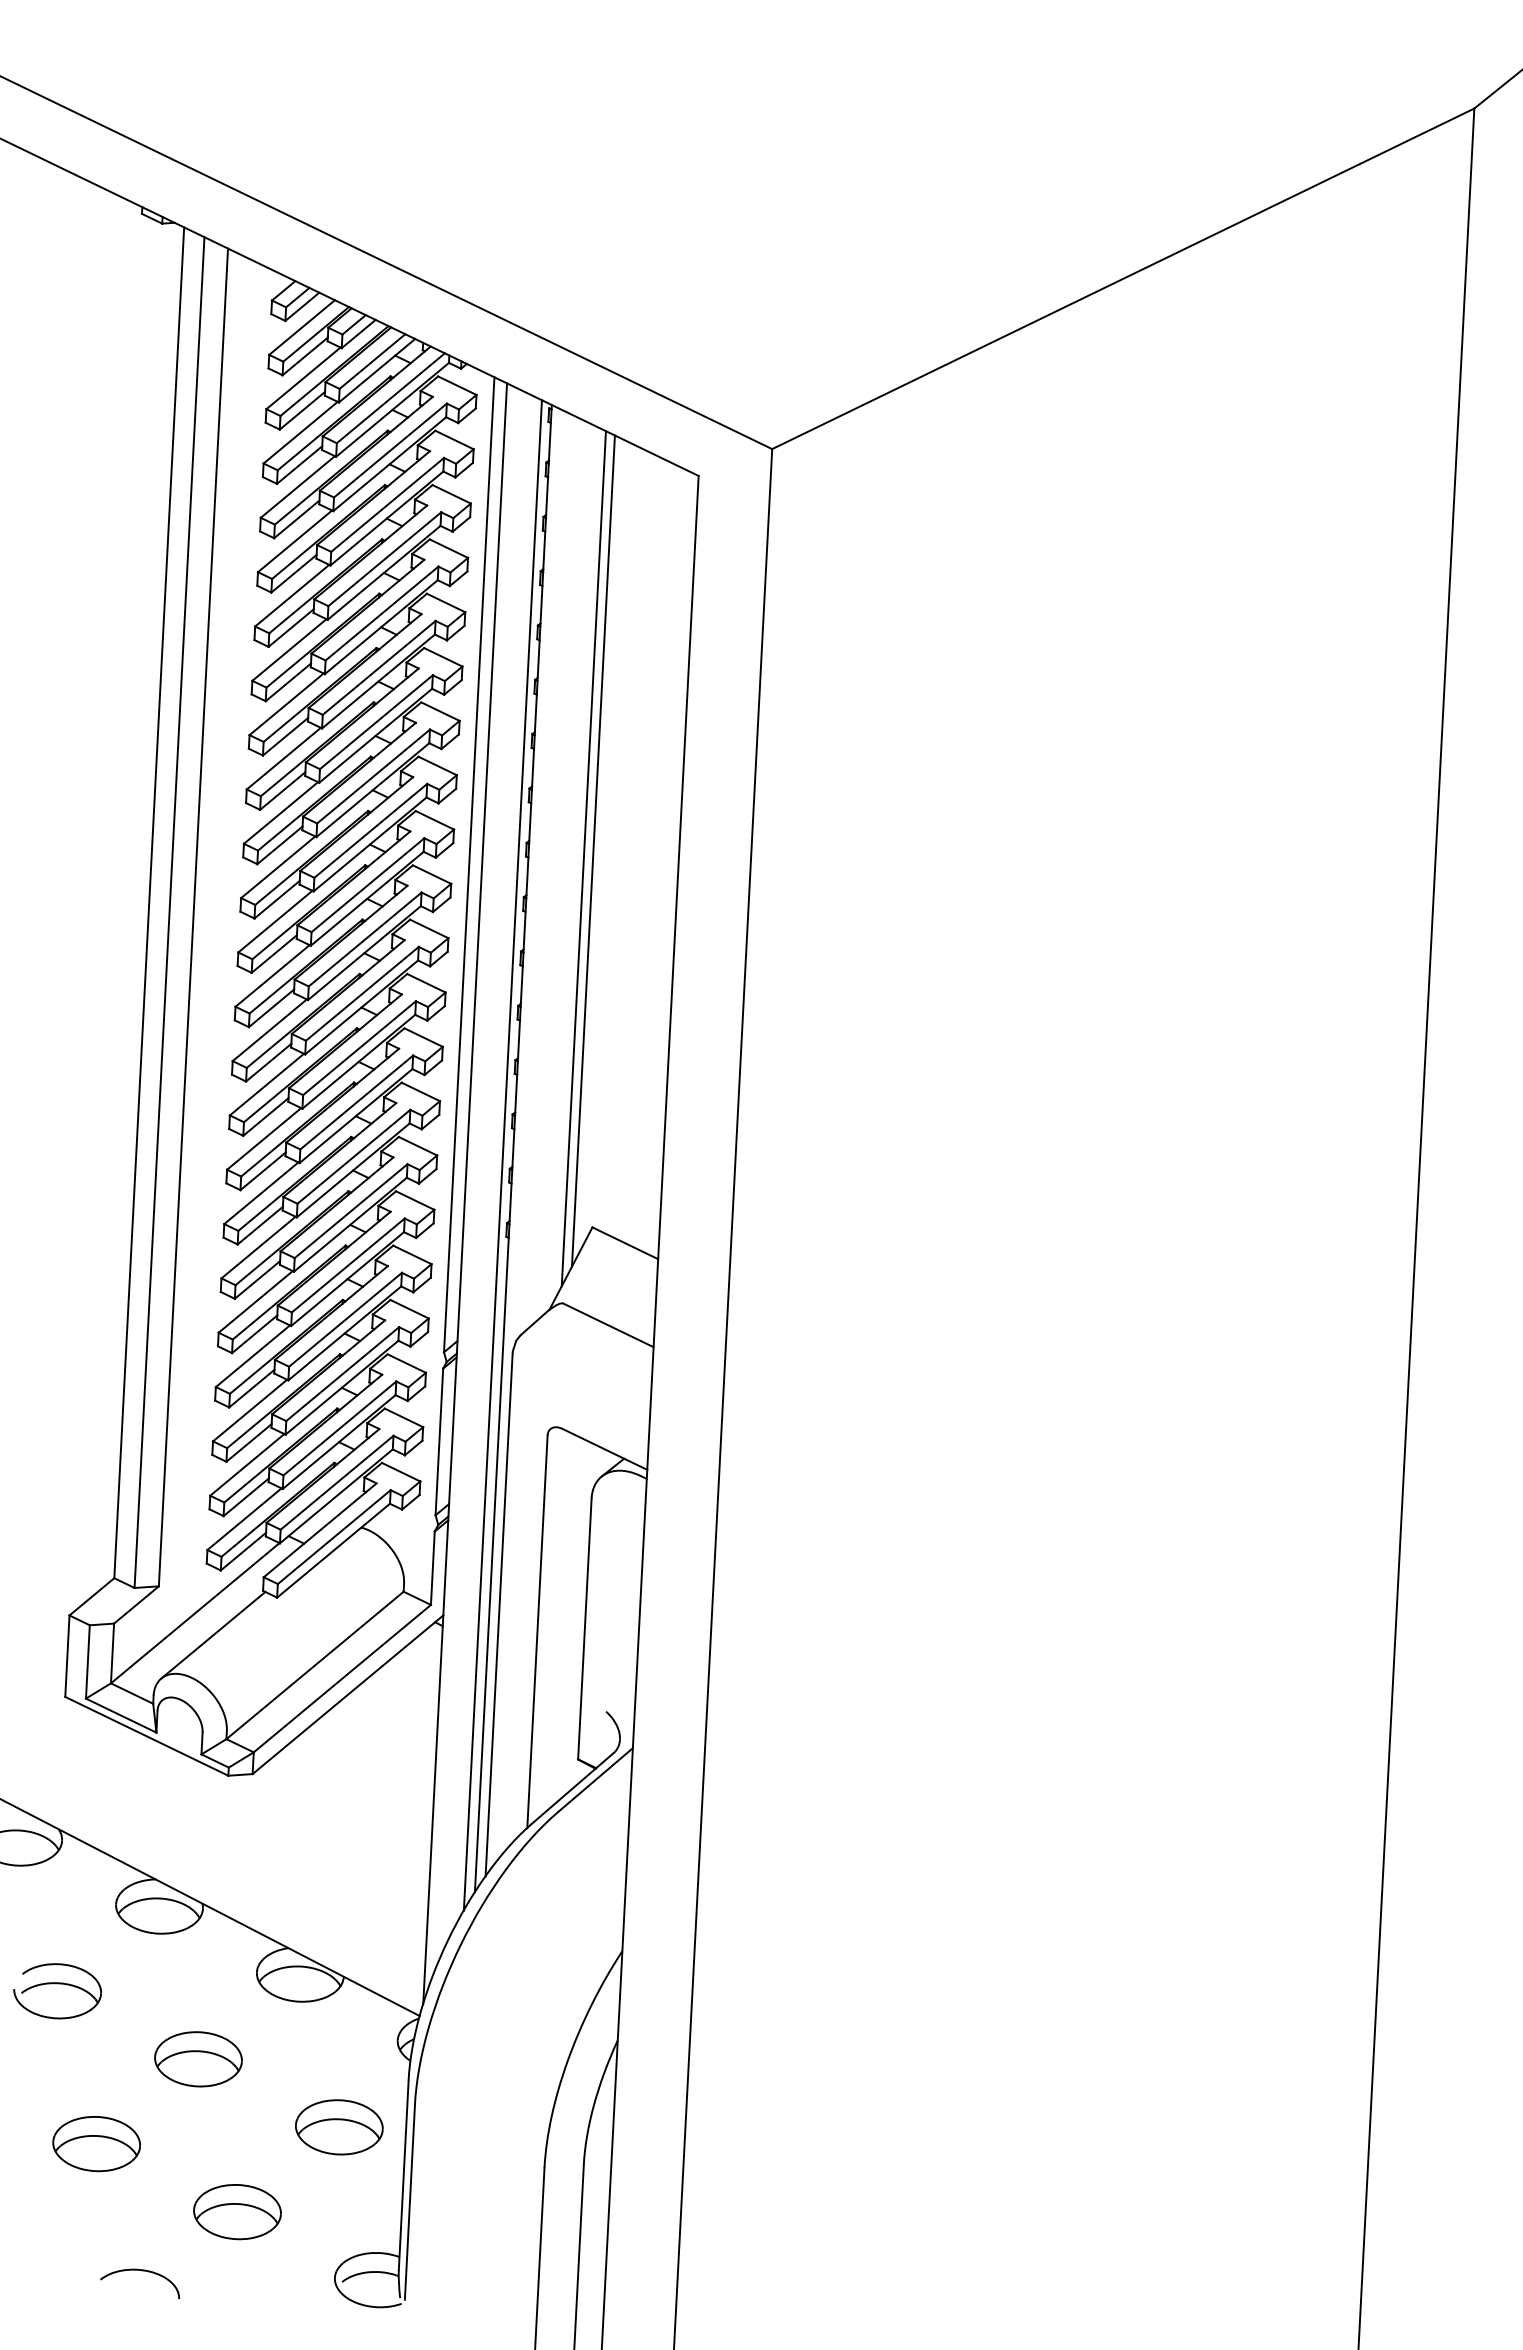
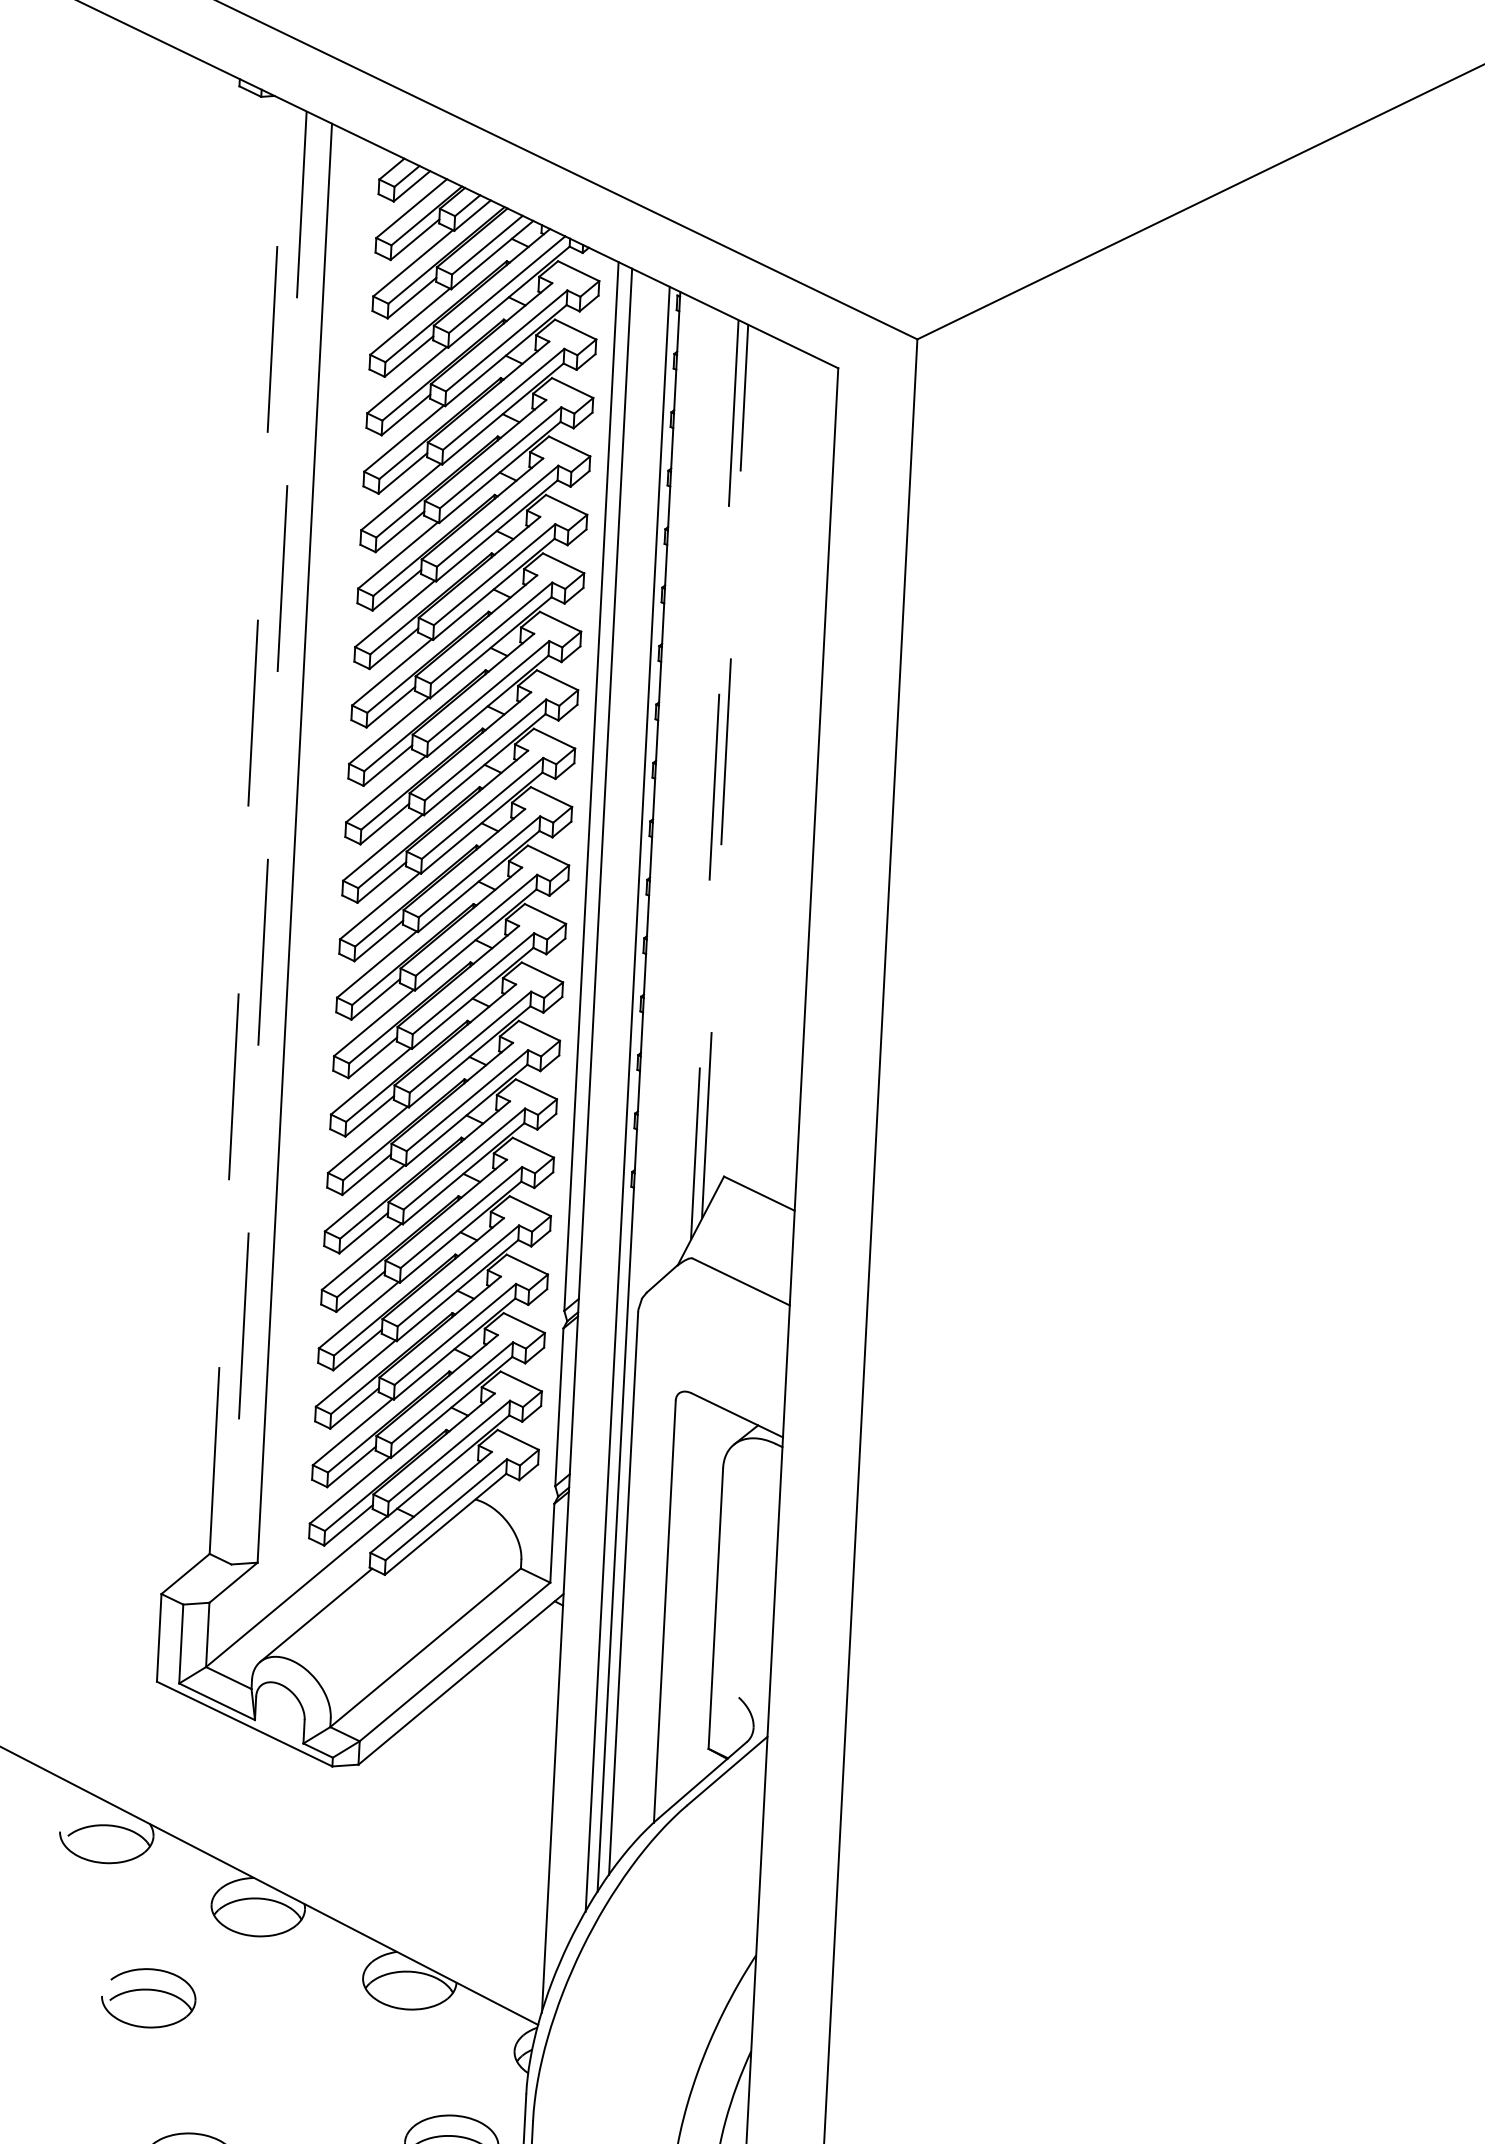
line: (593, 850) -> (725, 771), solid -> dashed
line: (583, 859) -> (714, 780), solid -> dashed
line: (149, 902) -> (247, 827), solid -> dashed
line: (169, 913) -> (269, 838), solid -> dashed
part: (198, 2059) -> (300, 2071), removed

